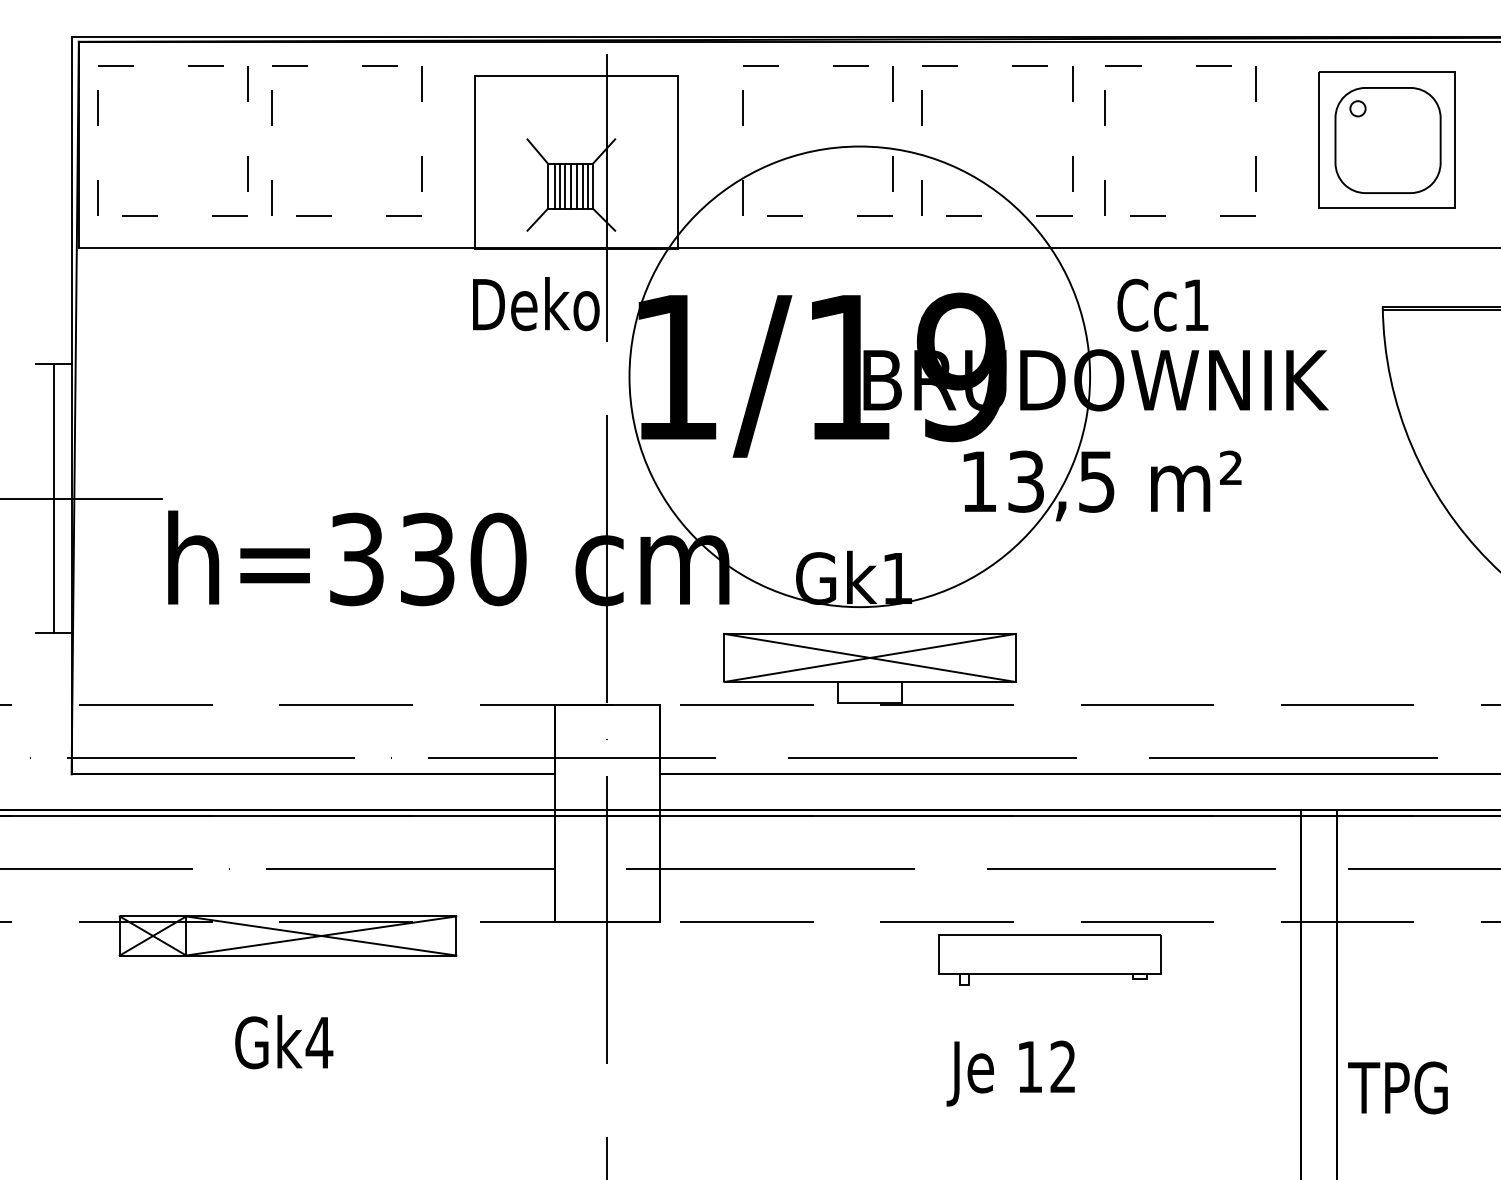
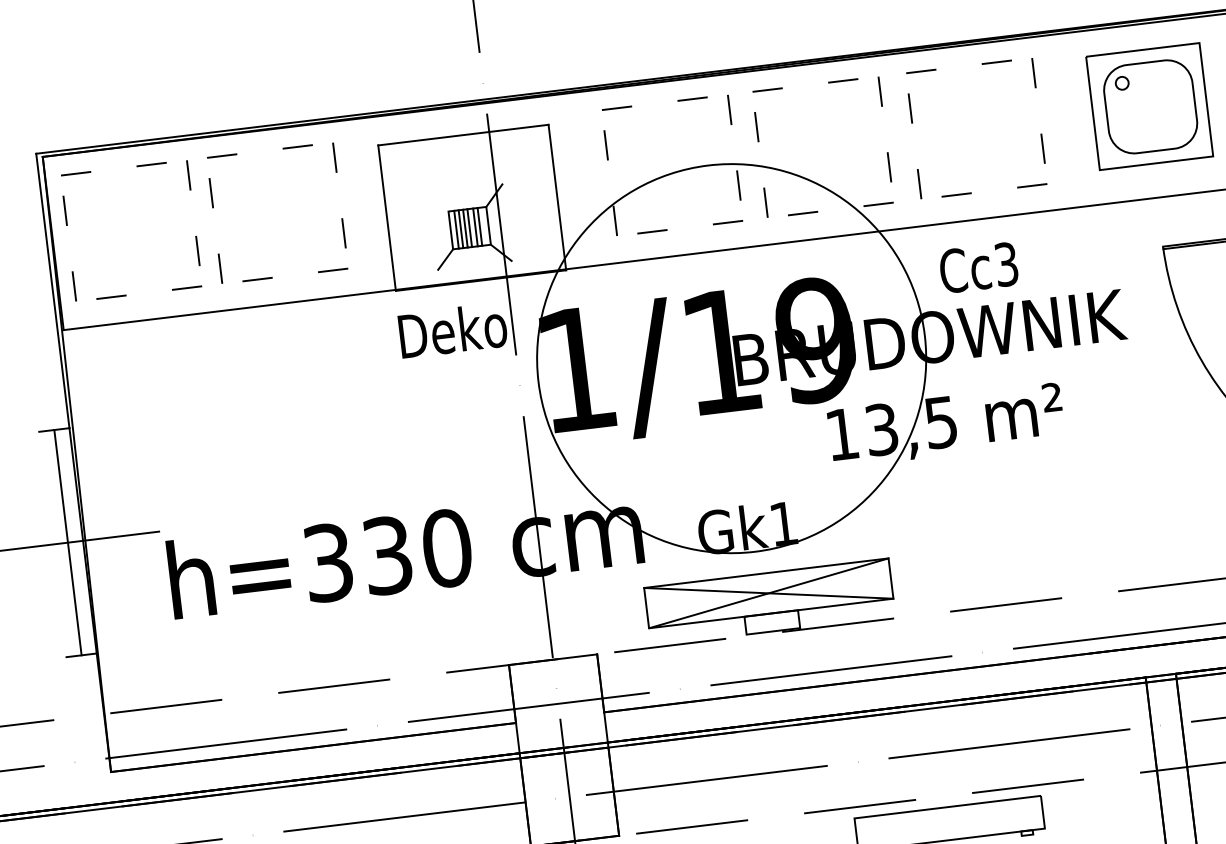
line: (537, 151) -> (438, 202), removed
line: (587, 185) -> (483, 225), removed
text: (1195, 304) -> (1005, 263), Cc1 -> Cc3

